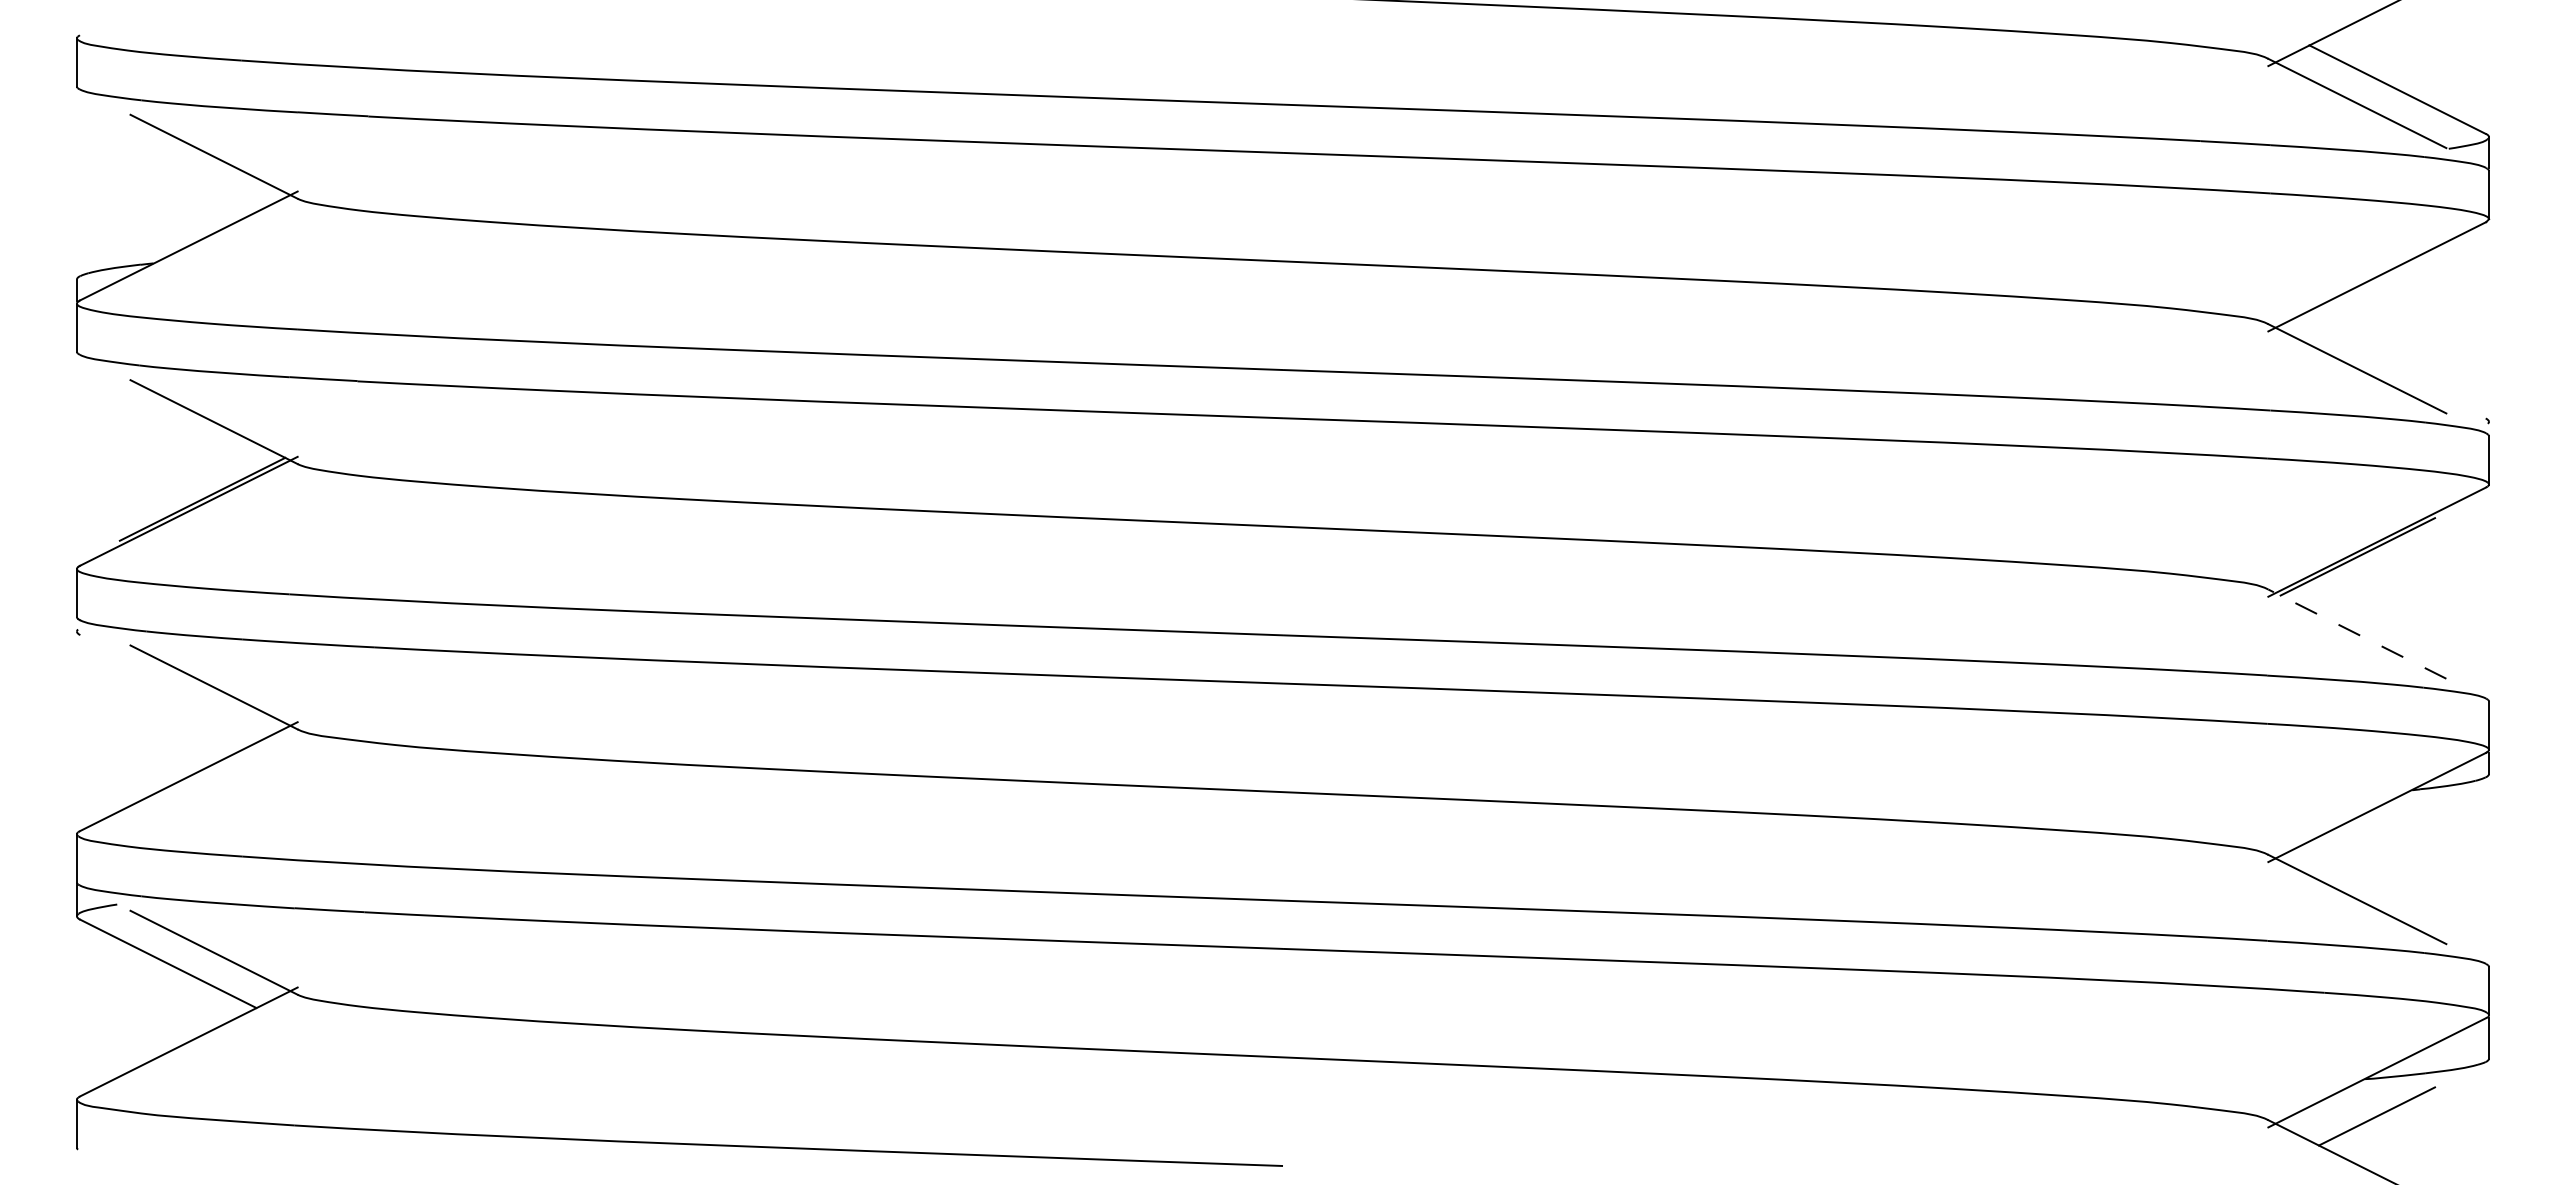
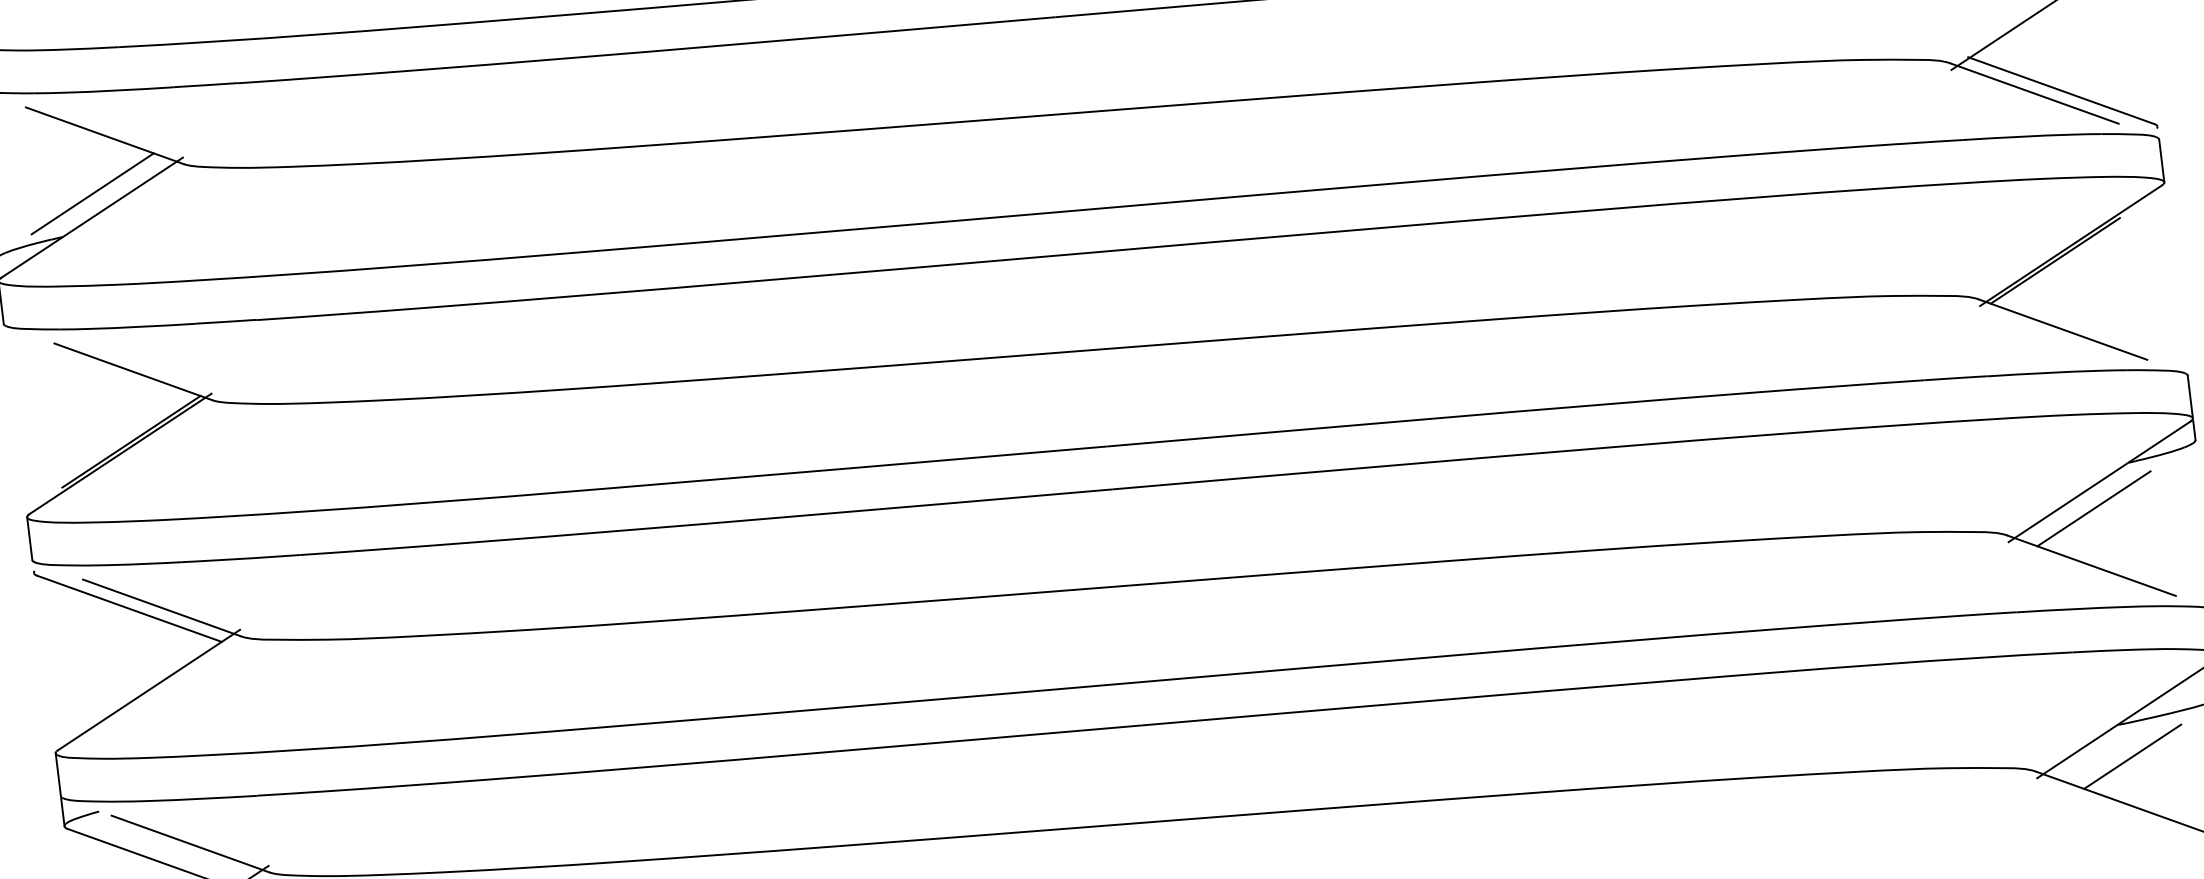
line: (192, 219) -> (92, 193), added
line: (2386, 368) -> (2060, 90), added
line: (2357, 634) -> (2063, 330), dashed -> solid
line: (177, 684) -> (129, 609), added
line: (2367, 836) -> (2094, 508), added

